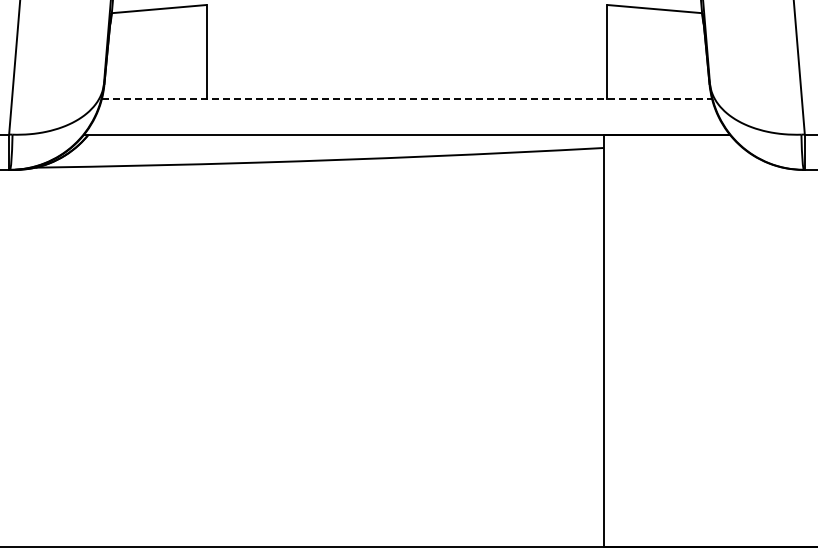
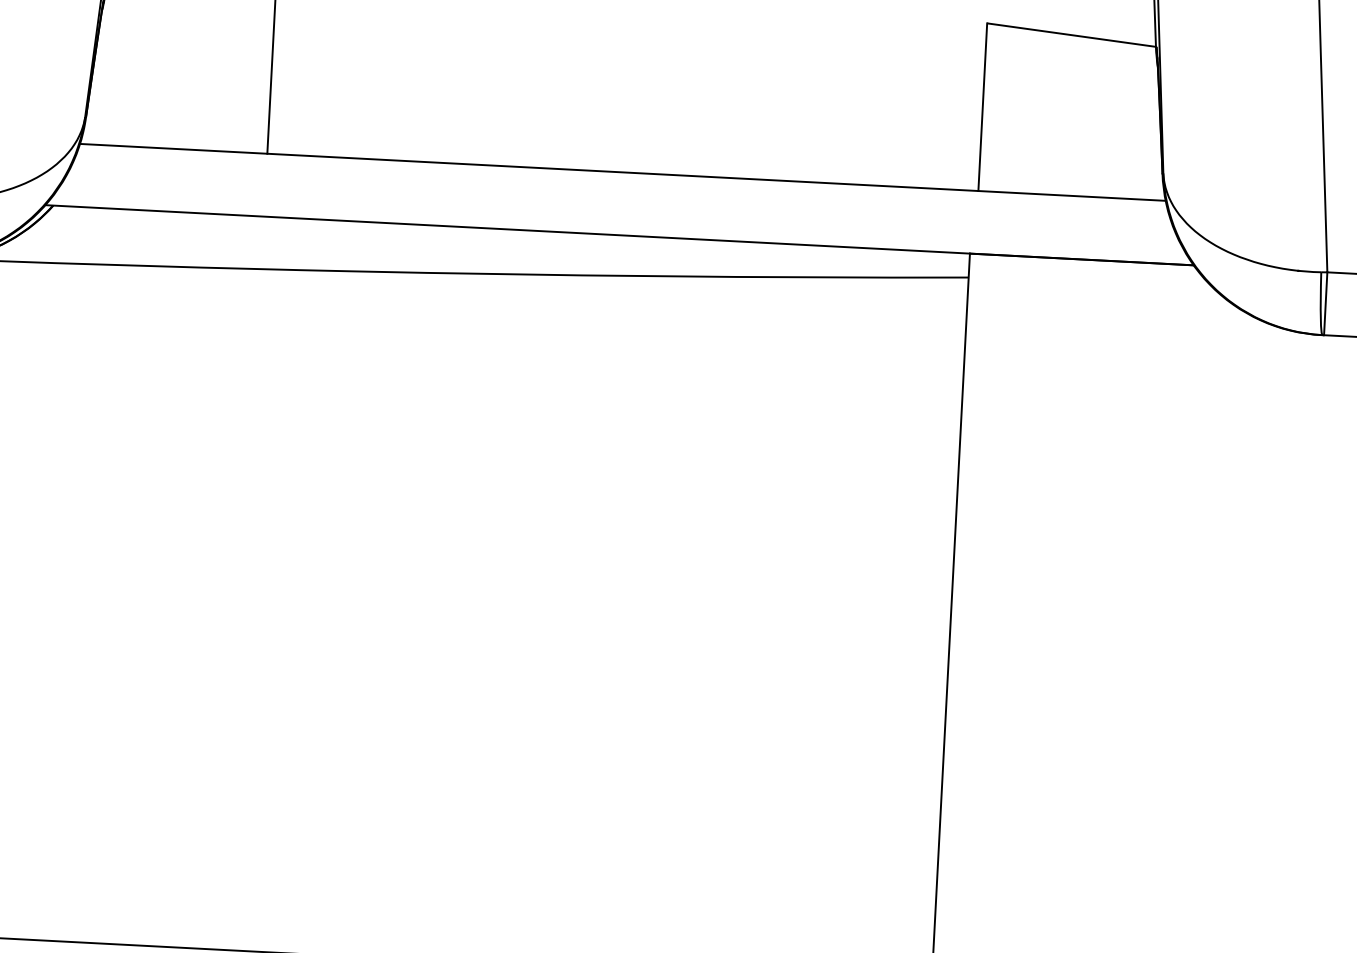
line: (407, 99) -> (623, 172), dashed -> solid

